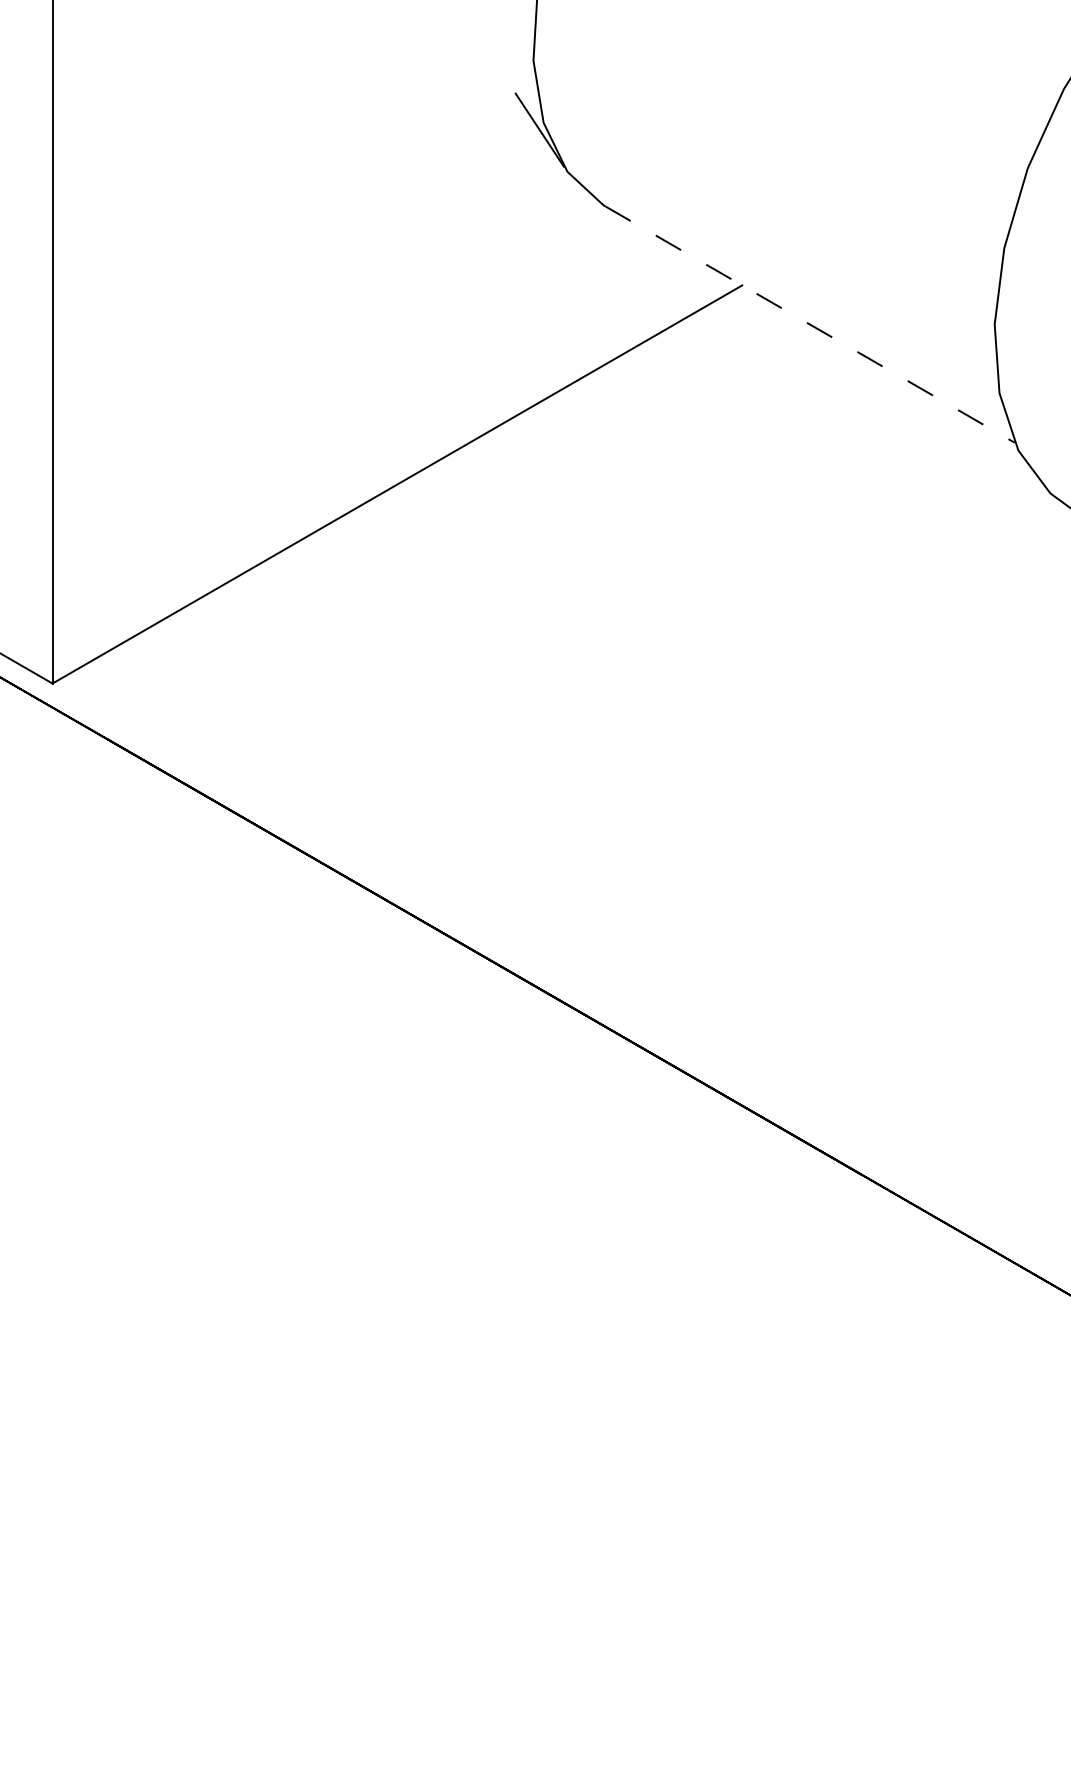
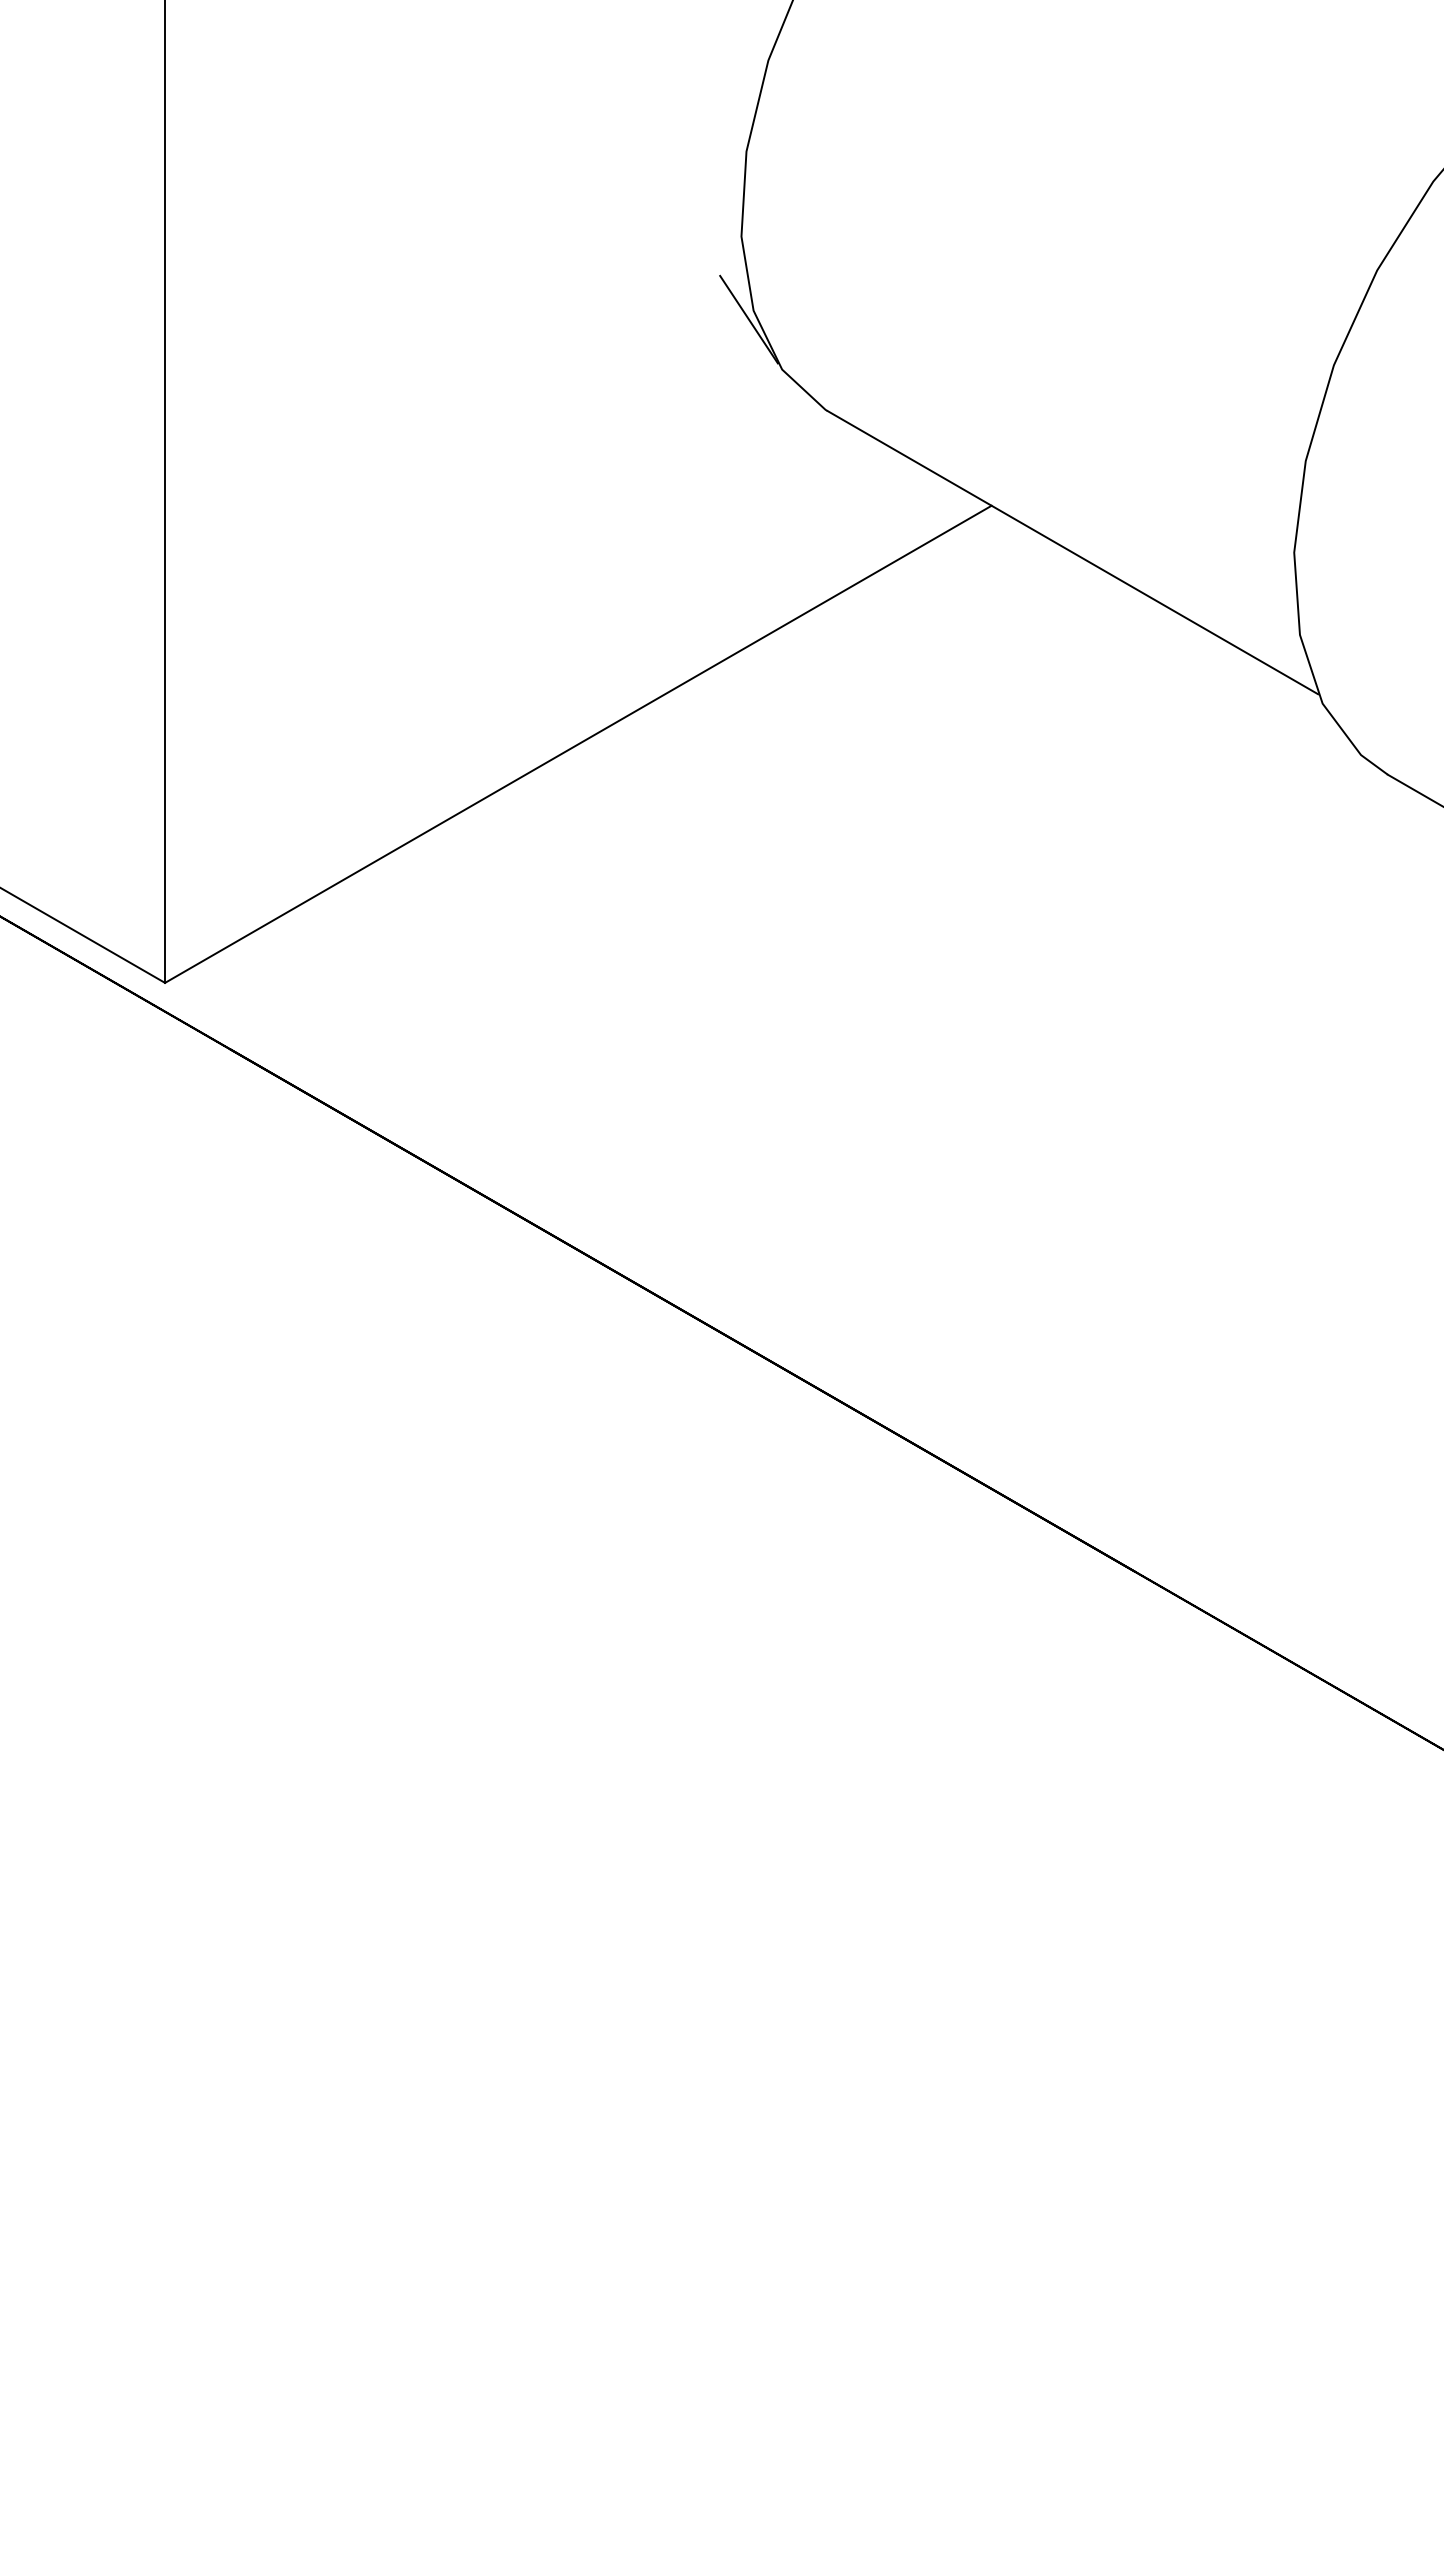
line: (810, 324) -> (1073, 552), dashed -> solid

